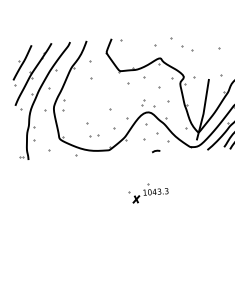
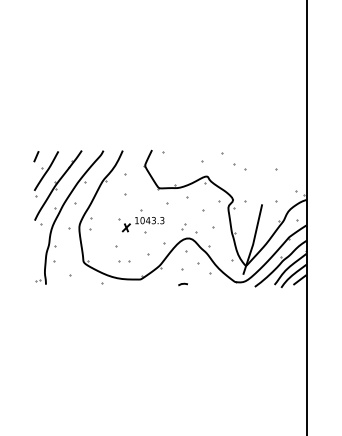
line: (13, 50) -> (36, 156), added
line: (155, 151) -> (182, 284), moved
part: (148, 192) -> (141, 220), moved

